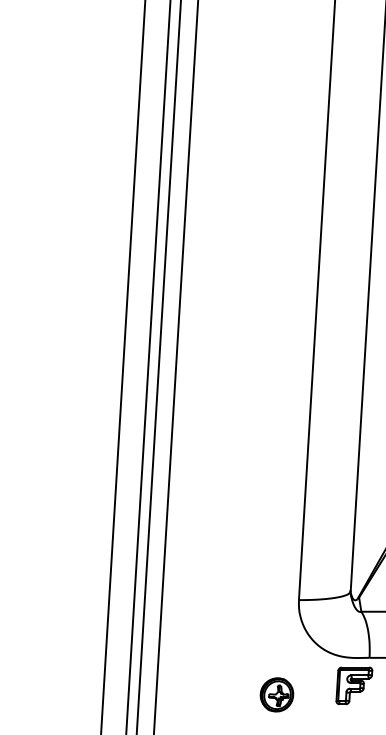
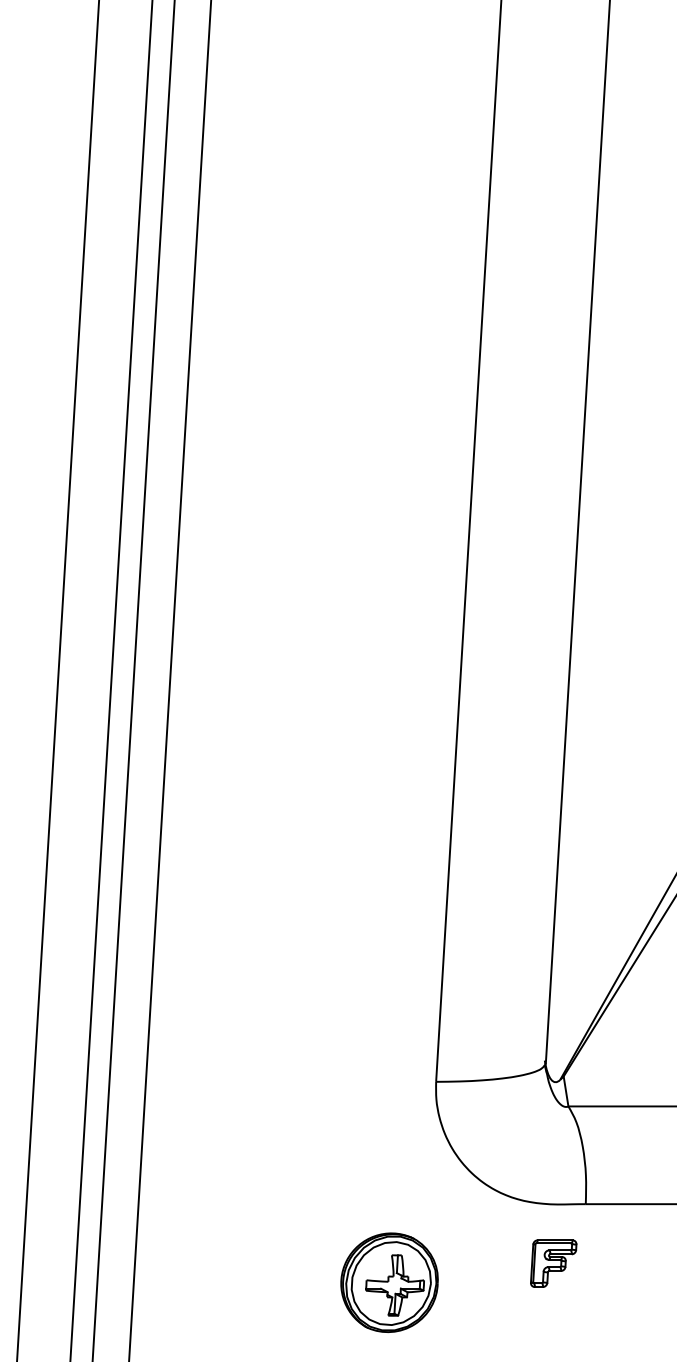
part: (354, 685) -> (553, 1262), size x0.6
part: (276, 694) -> (388, 1281), size x1.4

